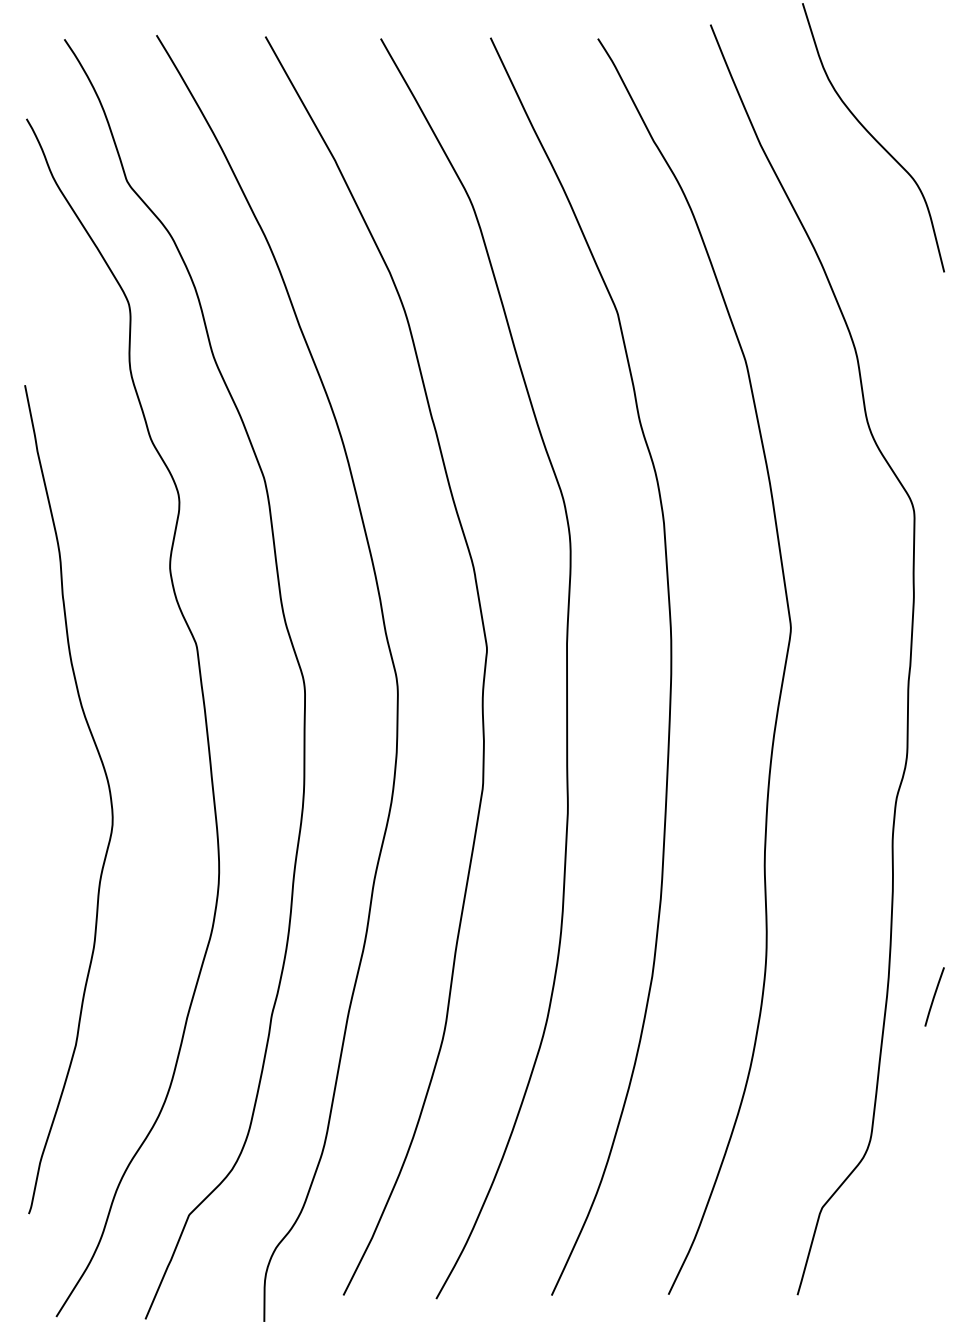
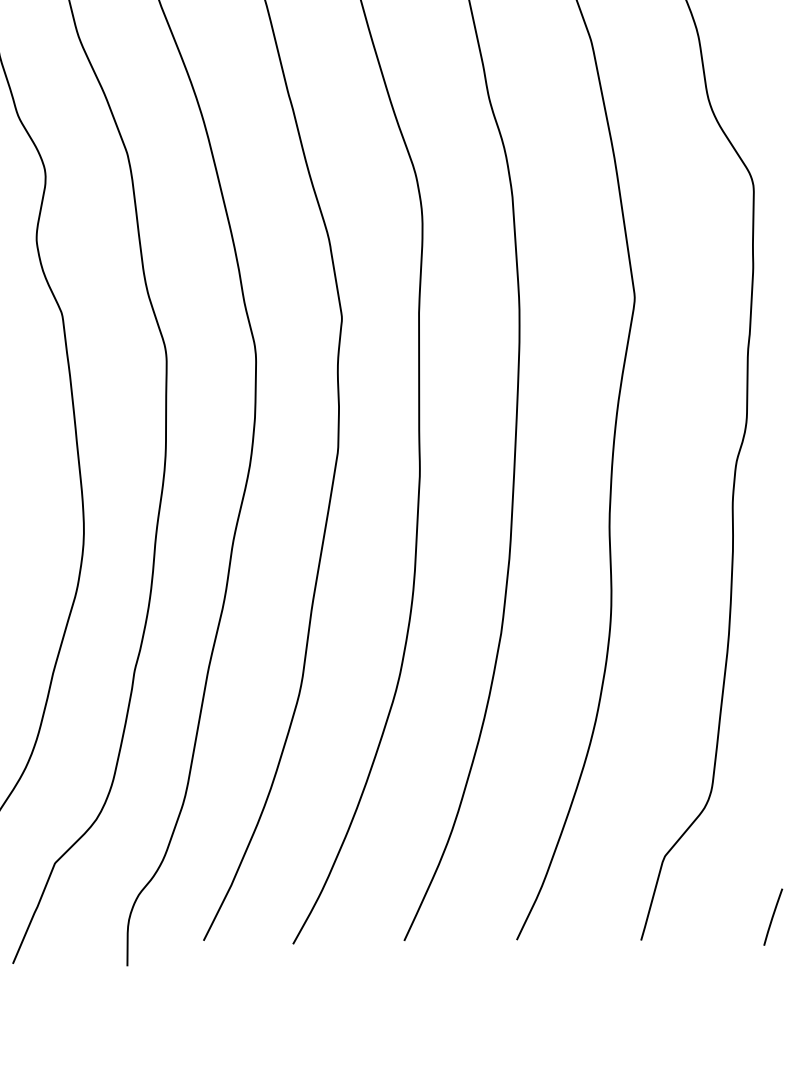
line: (934, 996) -> (773, 916), moved

